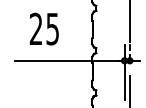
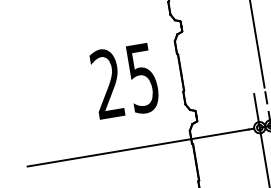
text: (43, 28) -> (123, 80), moved

